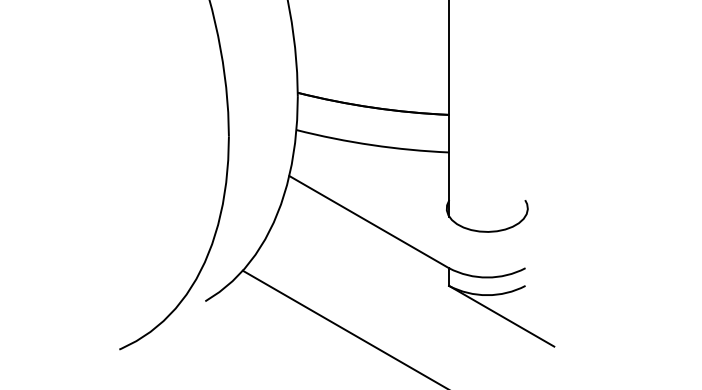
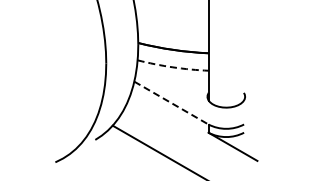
arc: (371, 145) -> (172, 67), solid -> dashed
line: (369, 222) -> (171, 103), solid -> dashed

